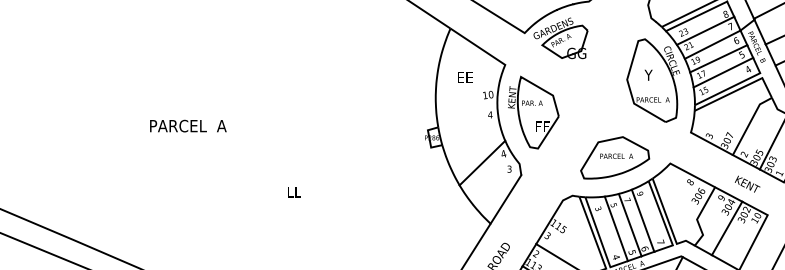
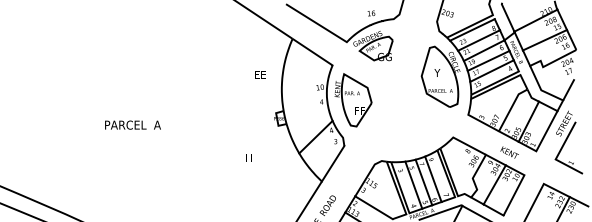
text: (465, 77) -> (260, 74), moved
text: (187, 125) -> (132, 124), moved
part: (614, 158) -> (412, 133), removed
text: (291, 190) -> (248, 157), moved

